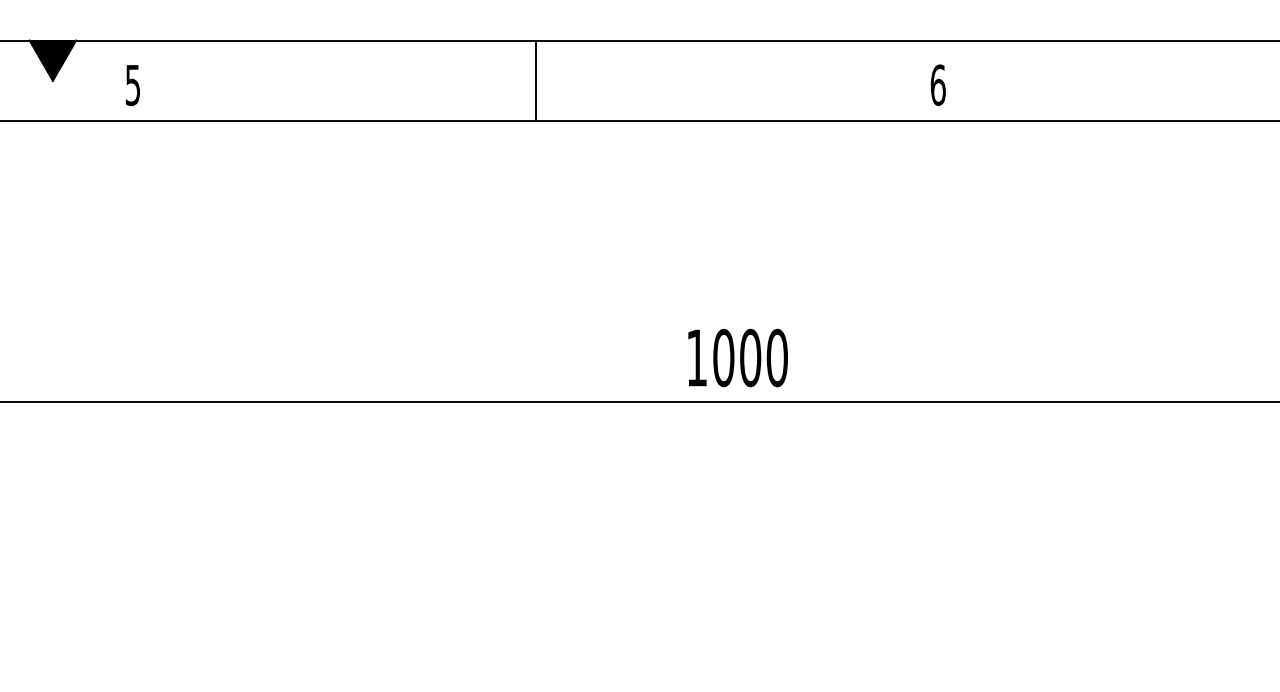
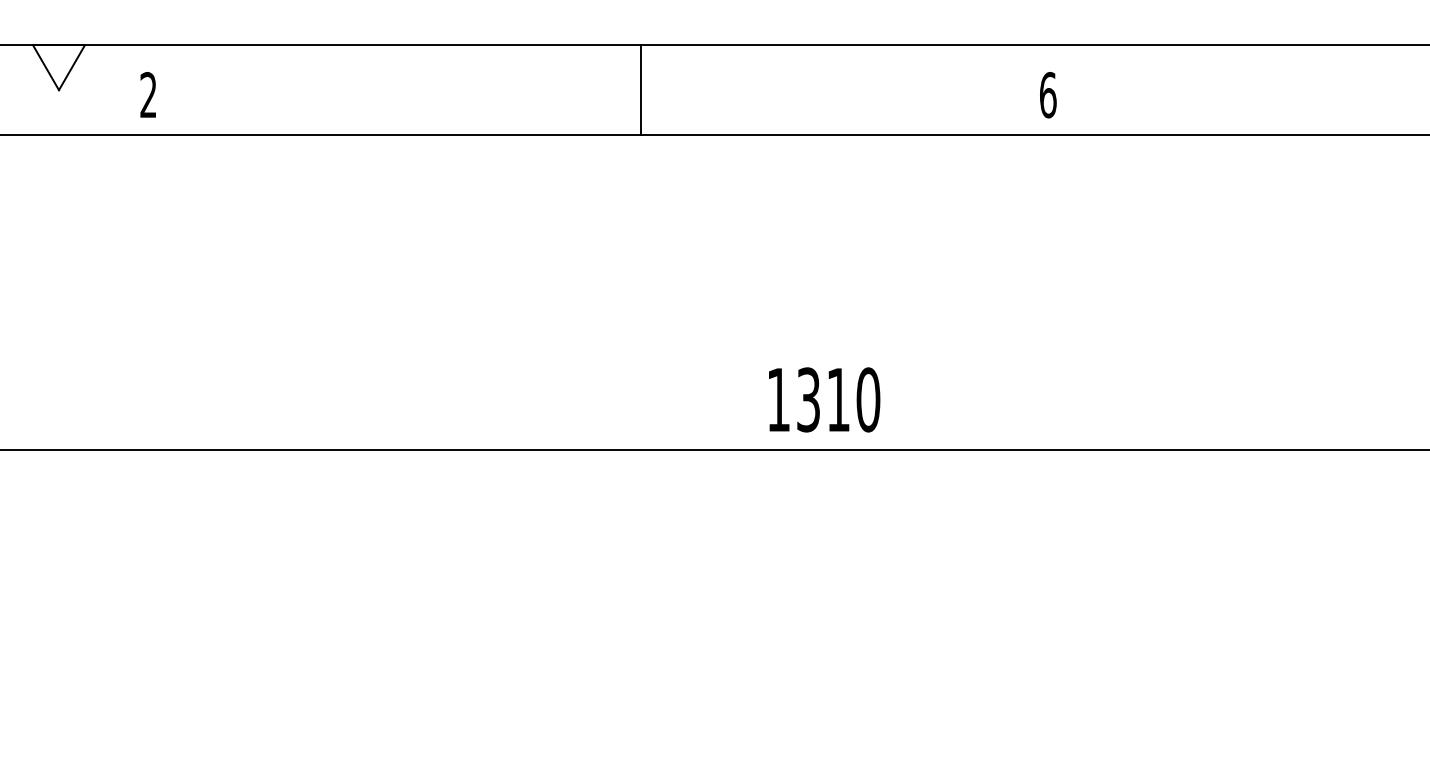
fill: (52, 60) -> (58, 67), removed
line: (535, 81) -> (640, 90), moved
text: (132, 85) -> (148, 95), 5 -> 2
text: (737, 357) -> (823, 399), 1000 -> 1310

